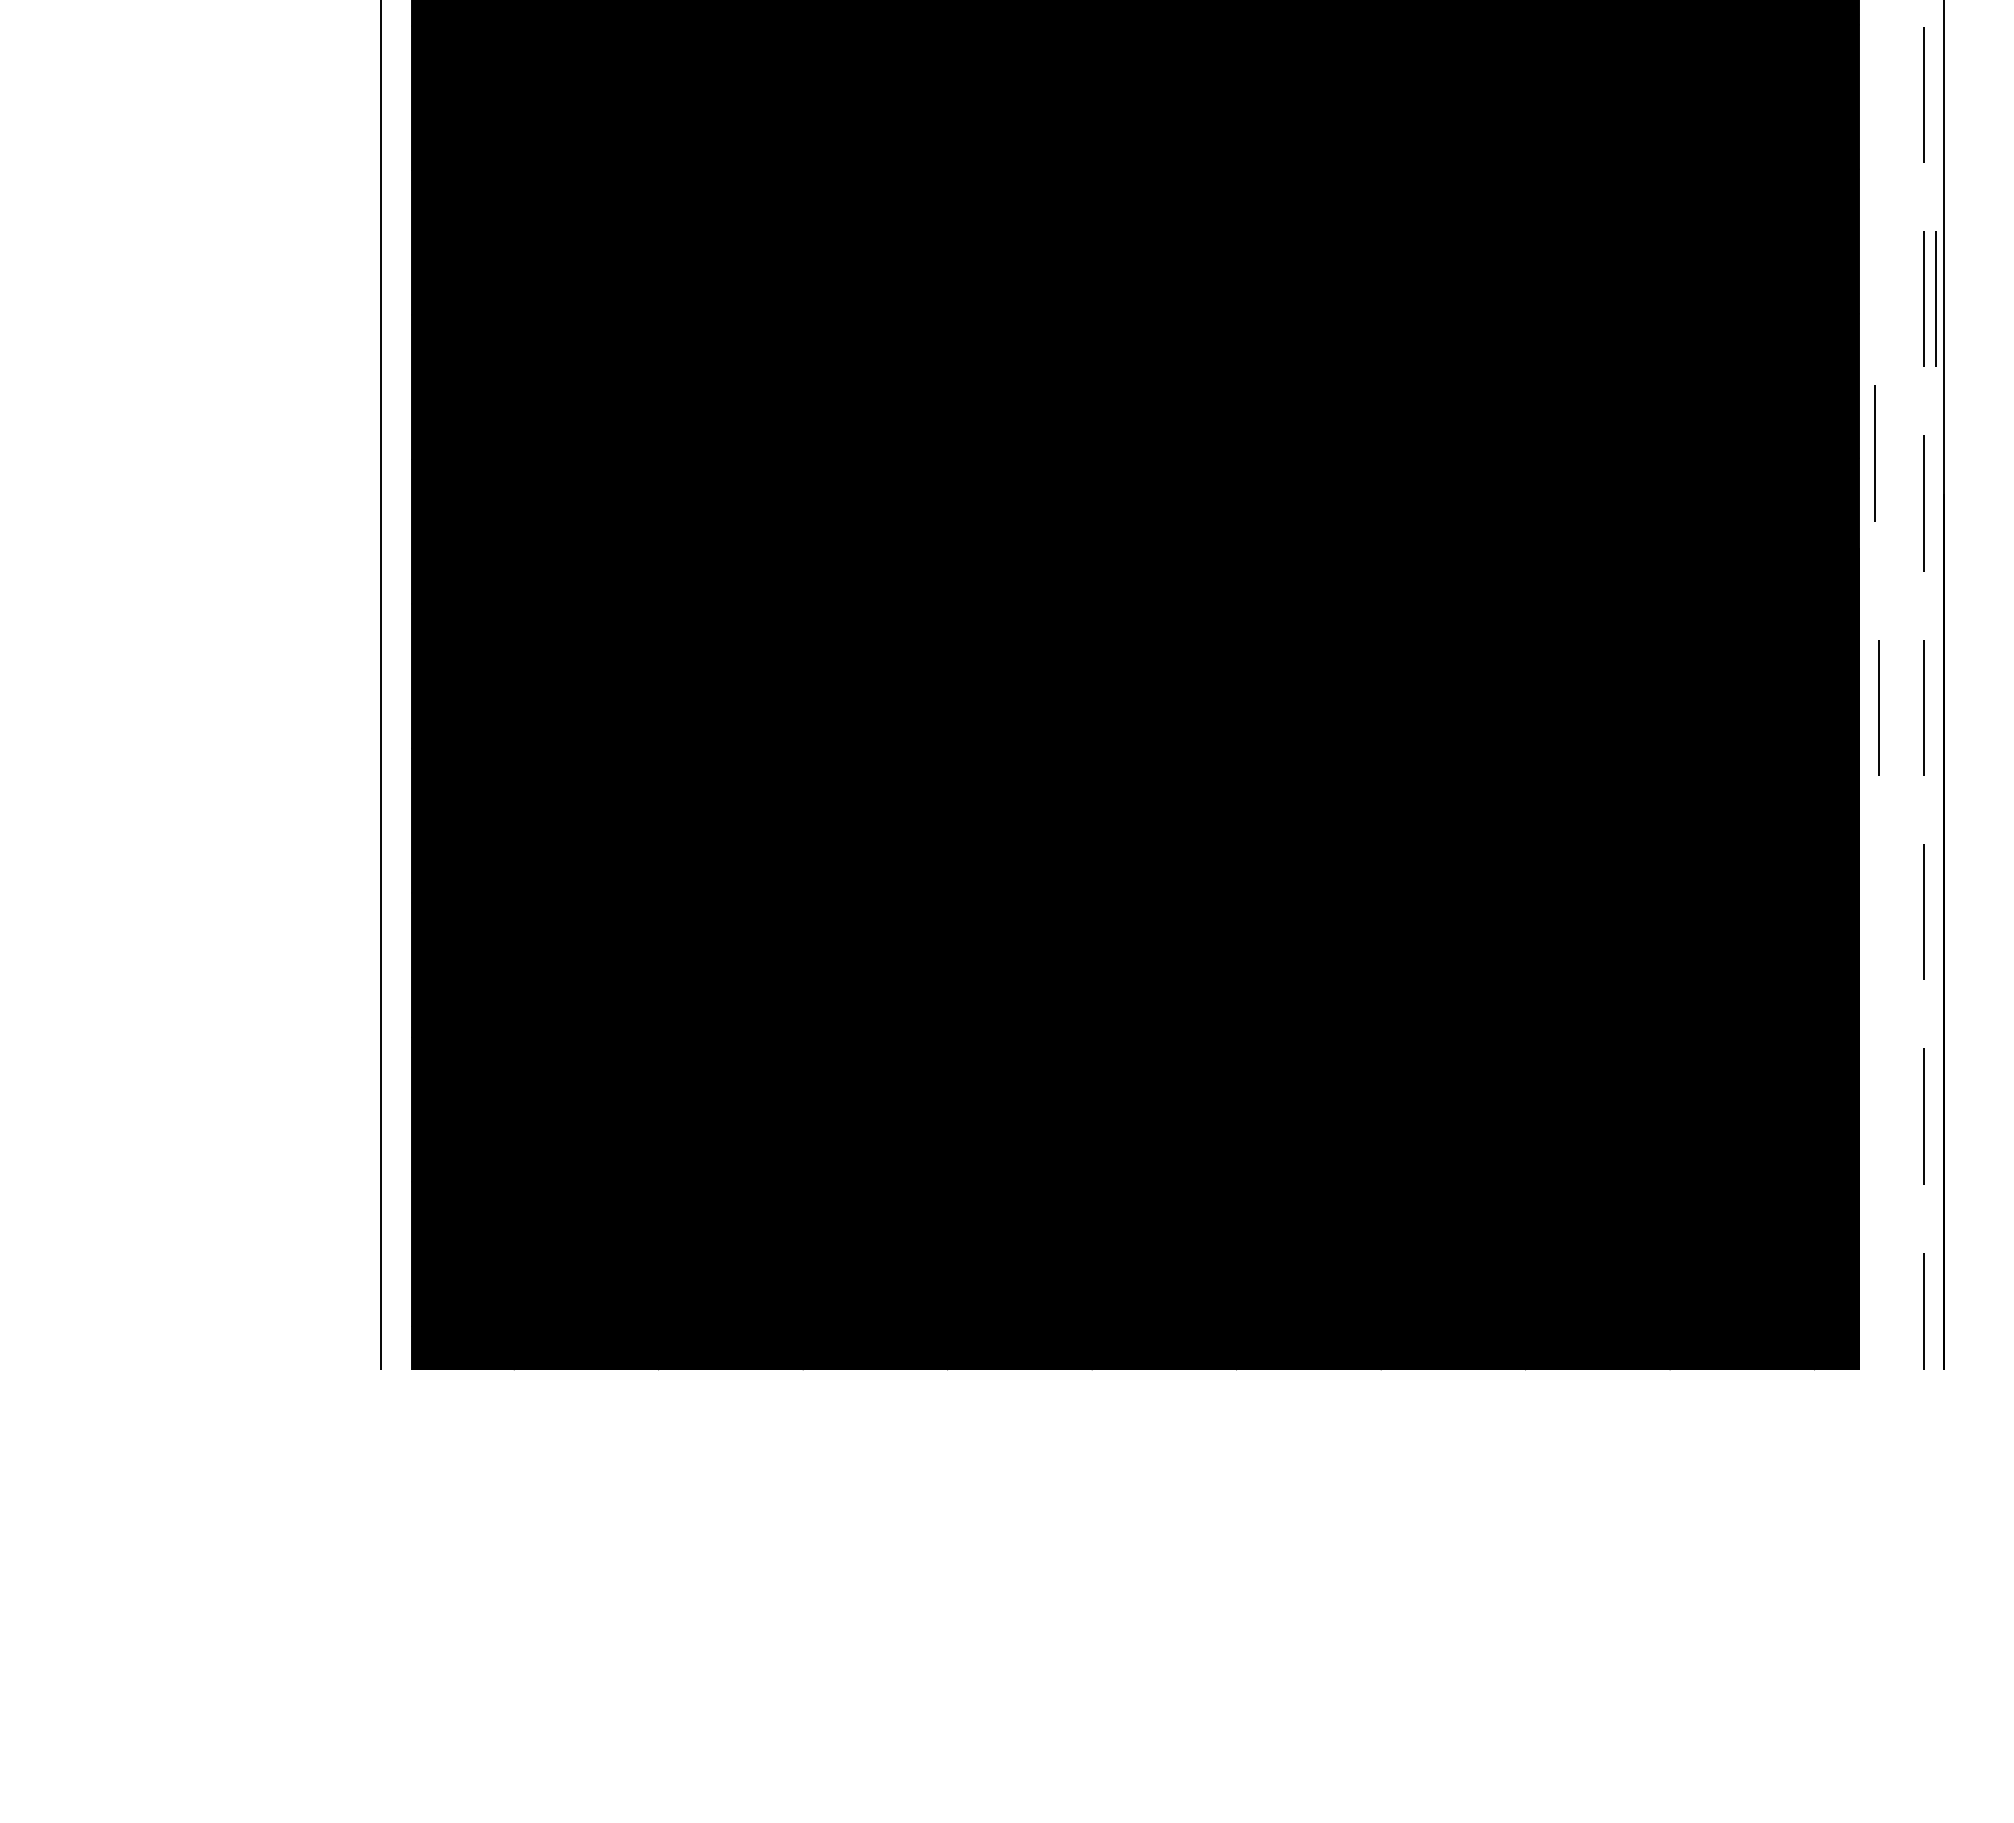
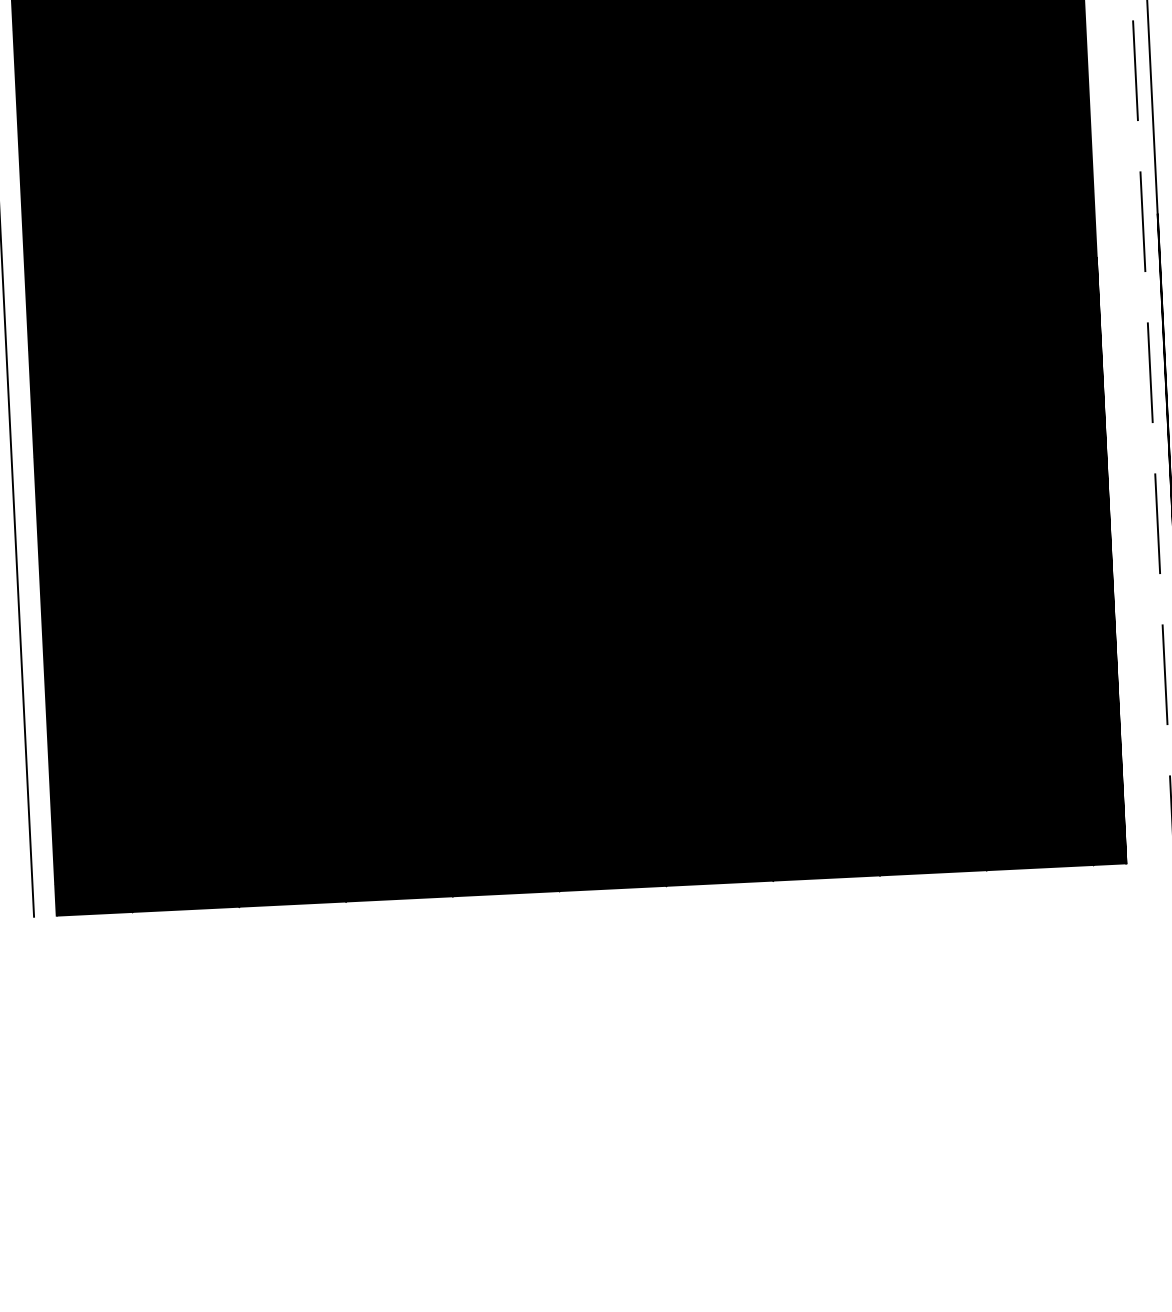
line: (1935, 298) -> (1144, 69), removed
line: (1874, 453) -> (1104, 186), removed
line: (1878, 707) -> (1116, 374), removed

